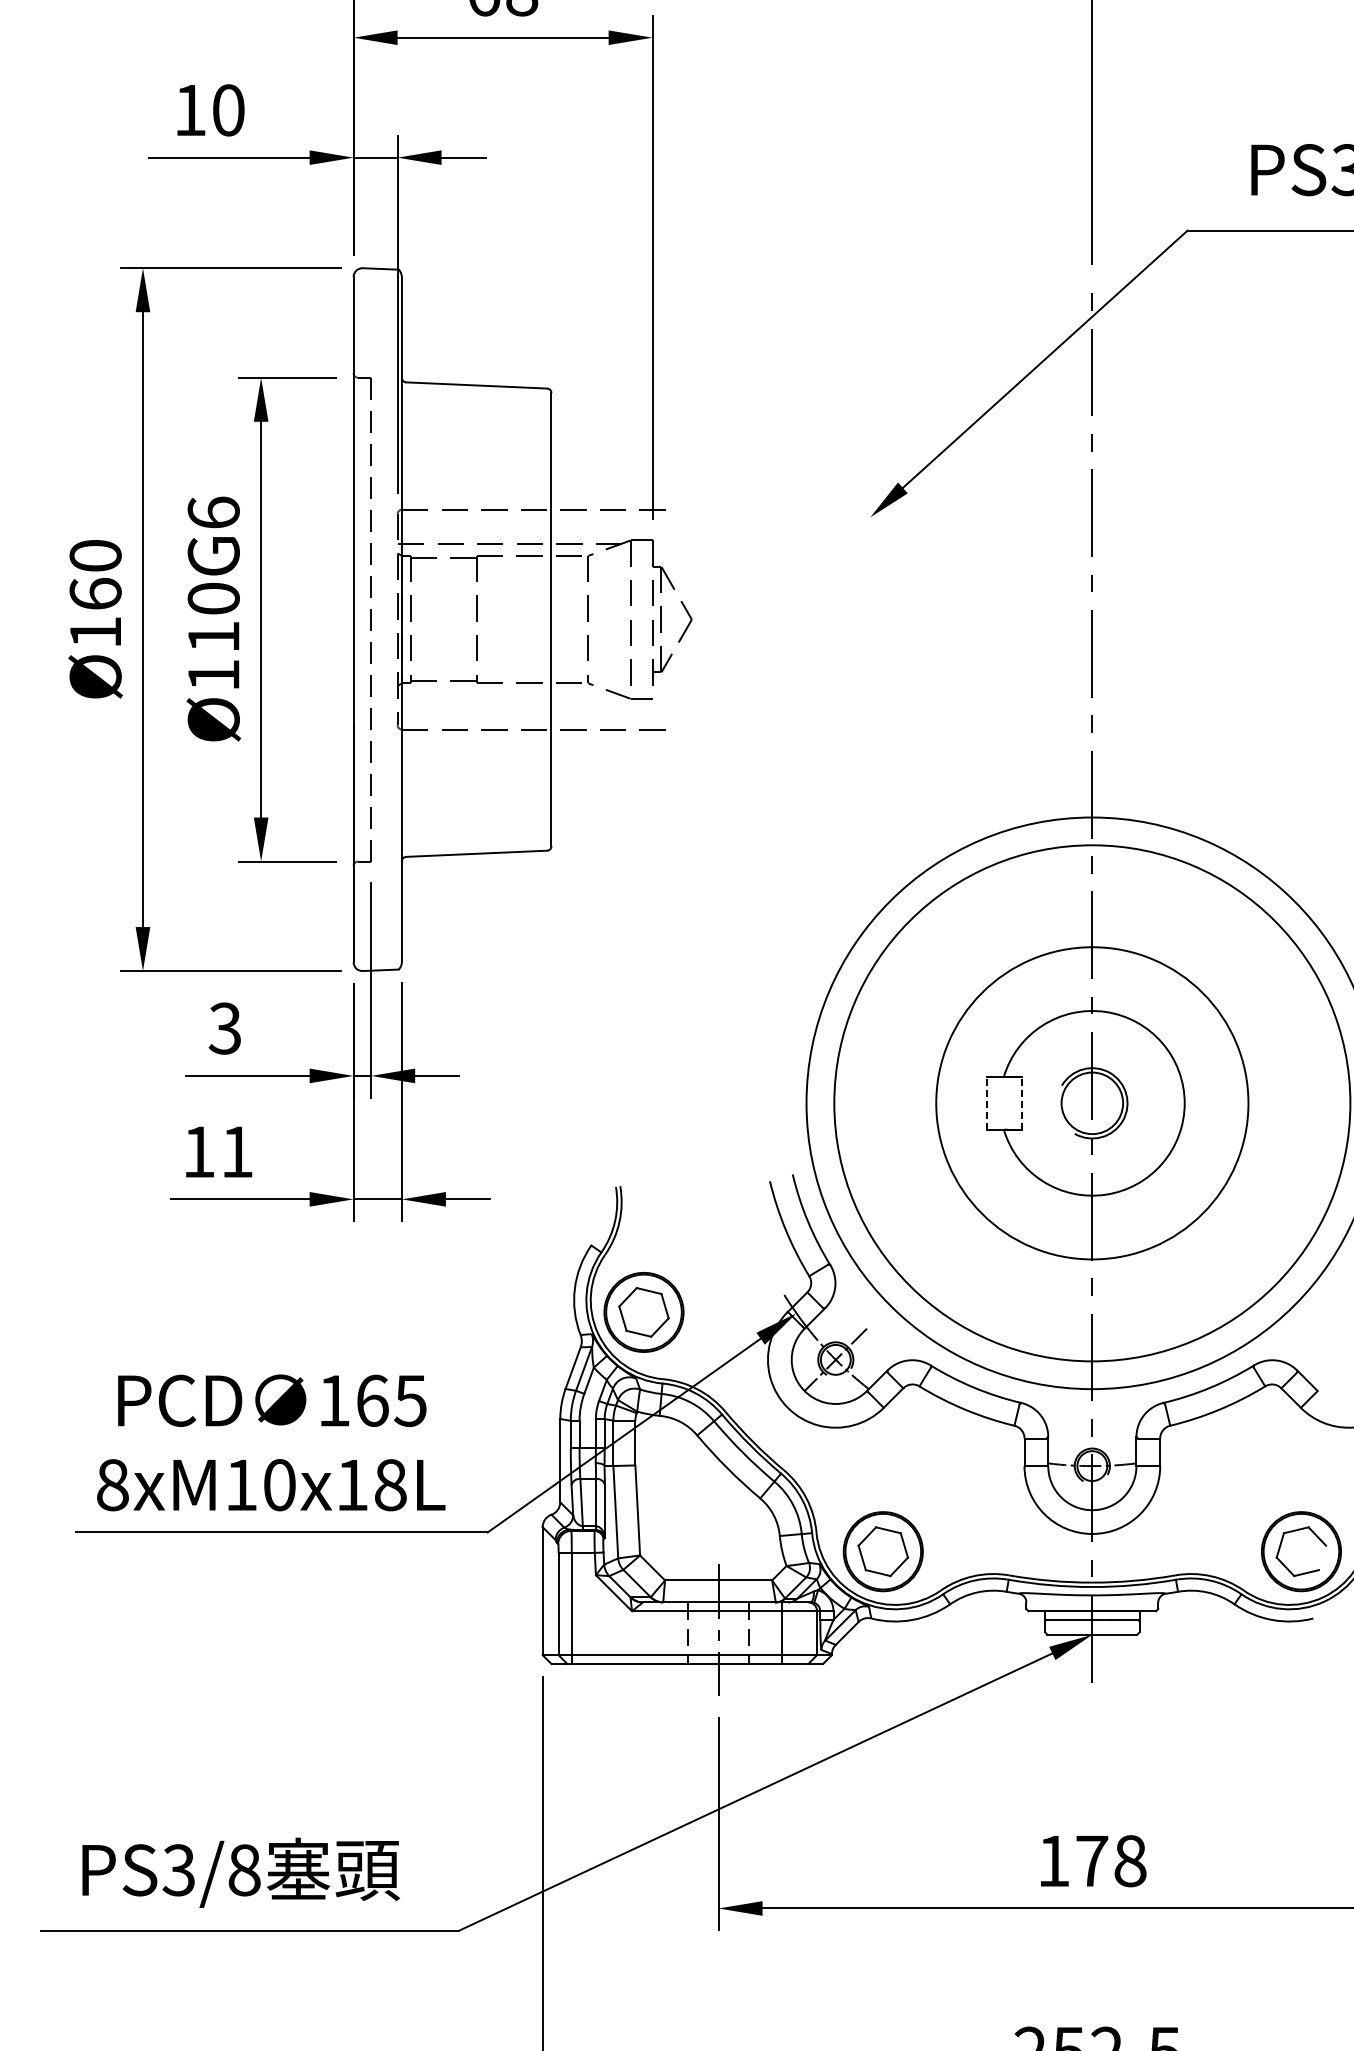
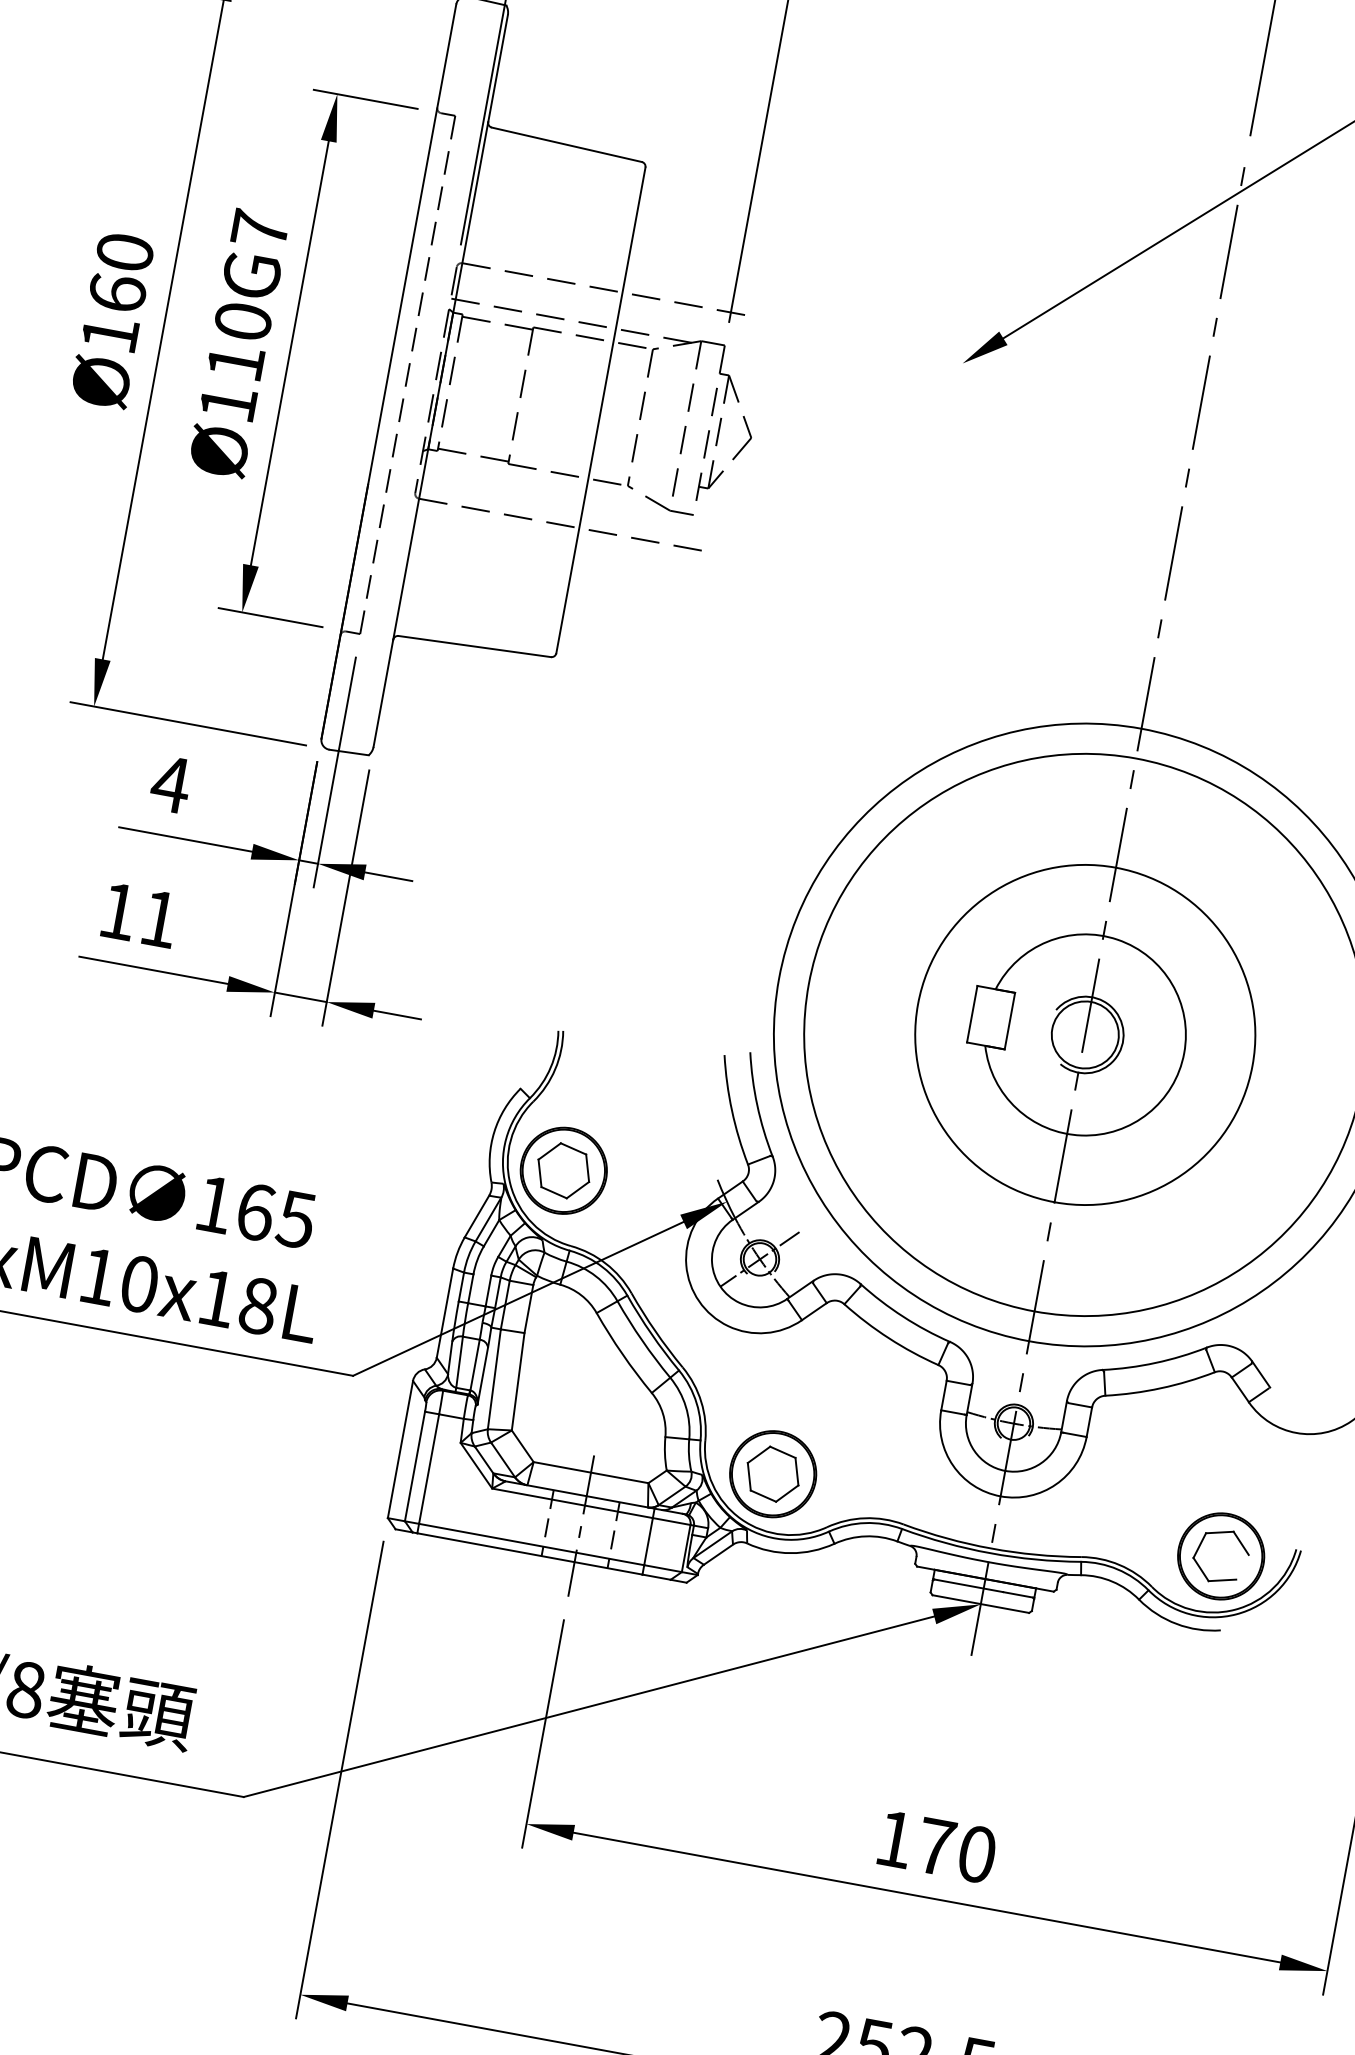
text: (213, 512) -> (259, 229), Ø110G6 -> Ø110G7
text: (224, 1028) -> (170, 784), 3 -> 4
line: (986, 1102) -> (972, 1013), dashed -> solid
line: (1022, 1102) -> (1010, 1020), dashed -> solid
text: (1130, 1861) -> (977, 1854), 178 -> 170

